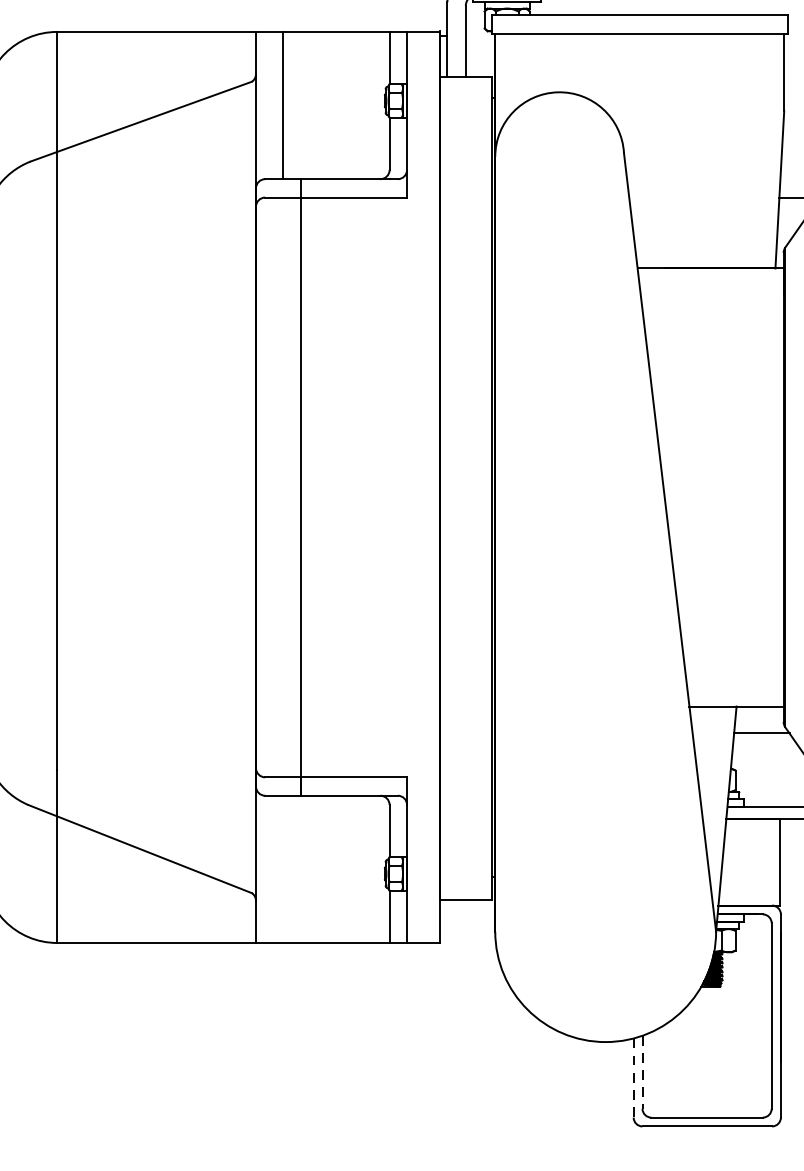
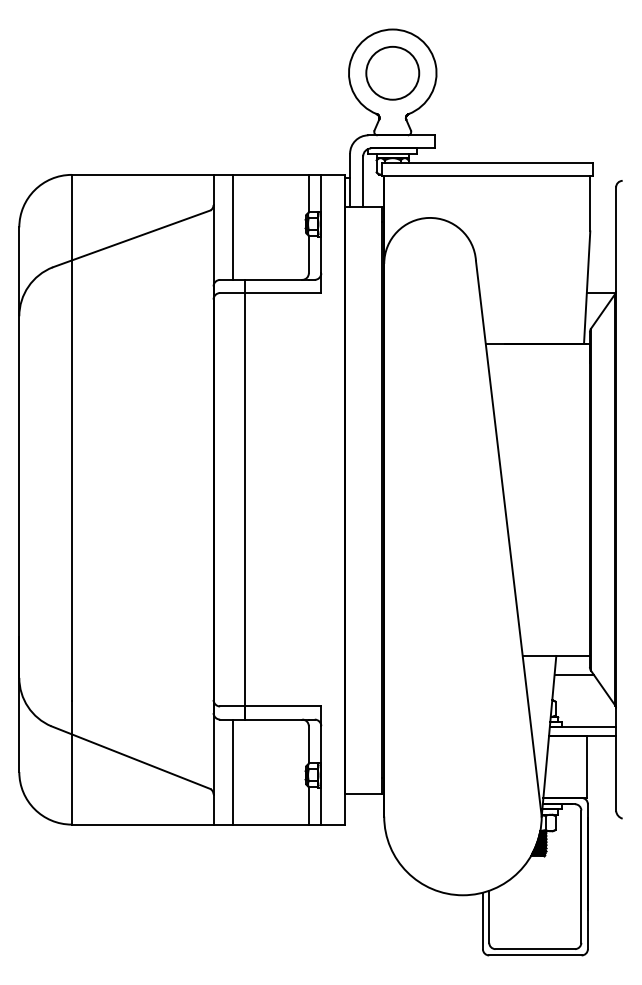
line: (283, 868) -> (233, 771), added
line: (642, 1073) -> (489, 917), dashed -> solid
line: (633, 1078) -> (482, 921), dashed -> solid

